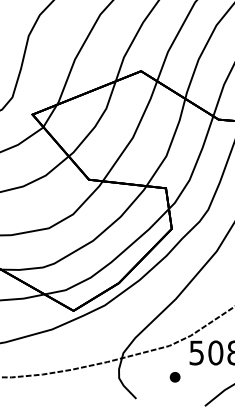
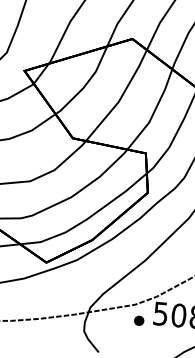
part: (174, 377) -> (138, 321), moved

